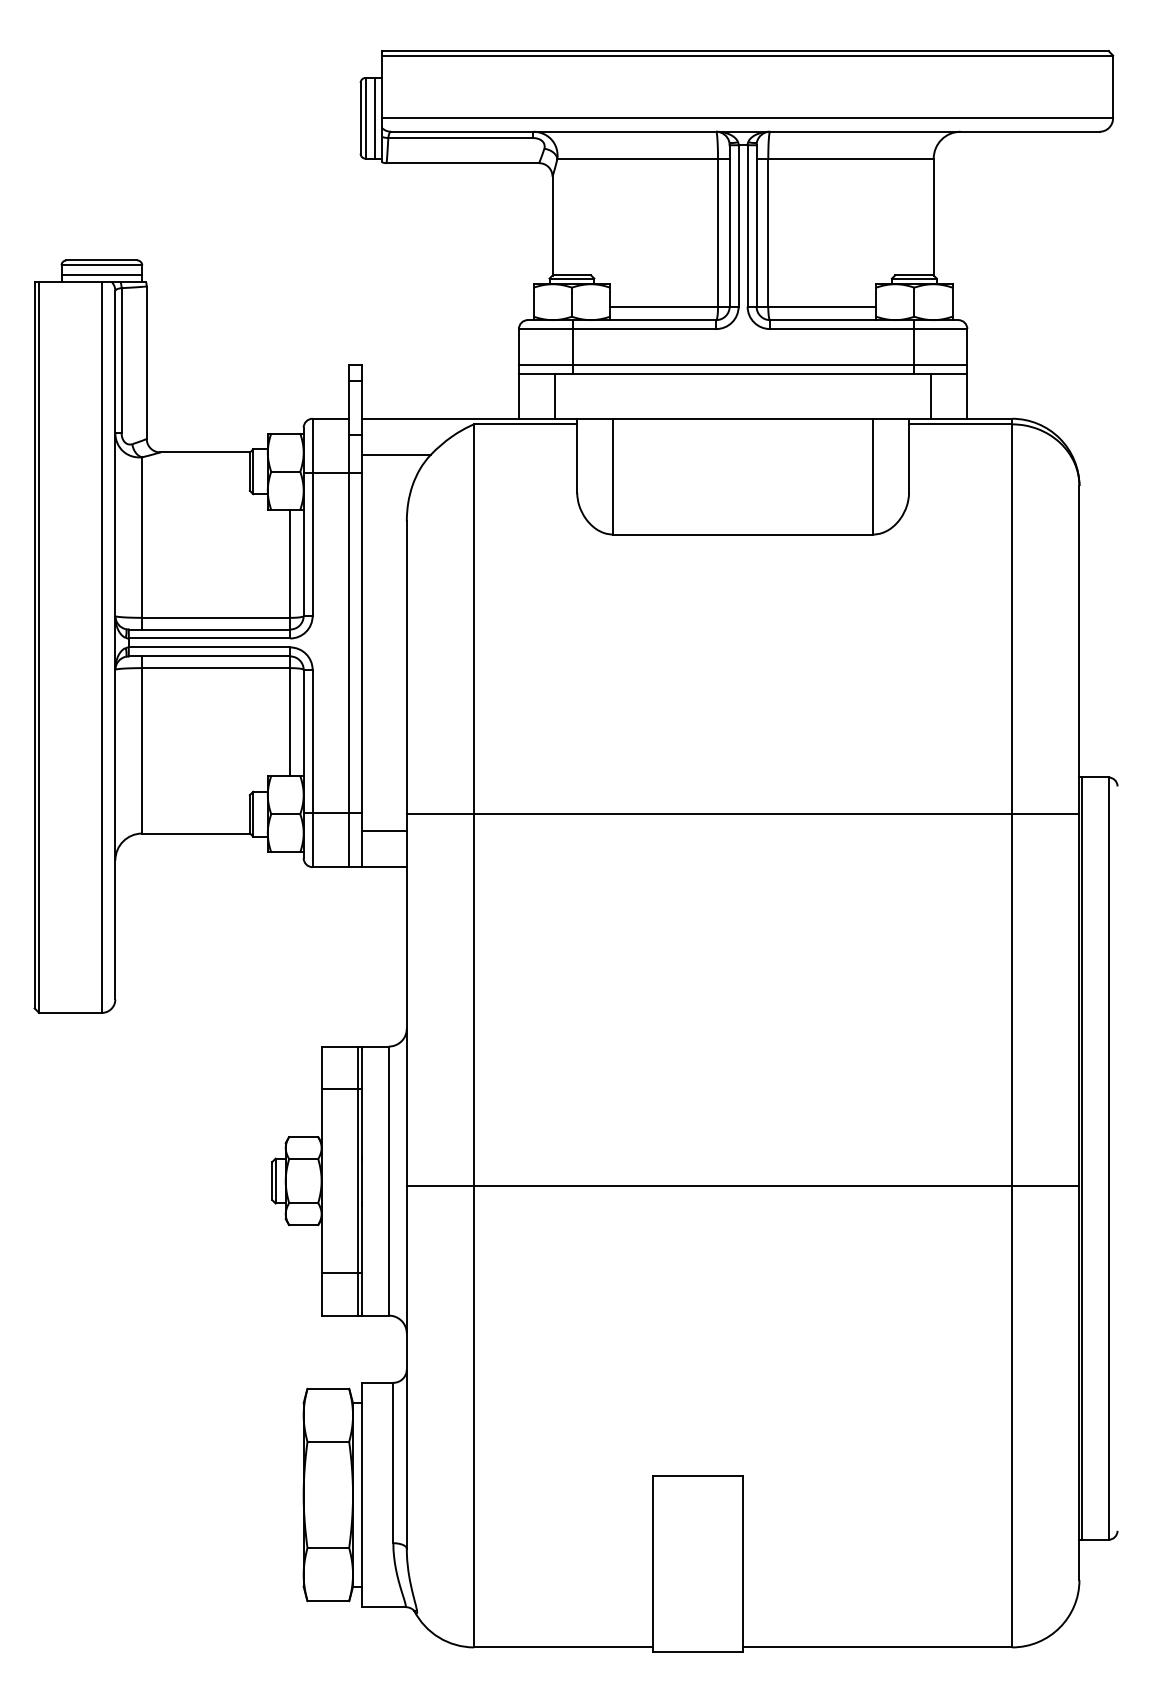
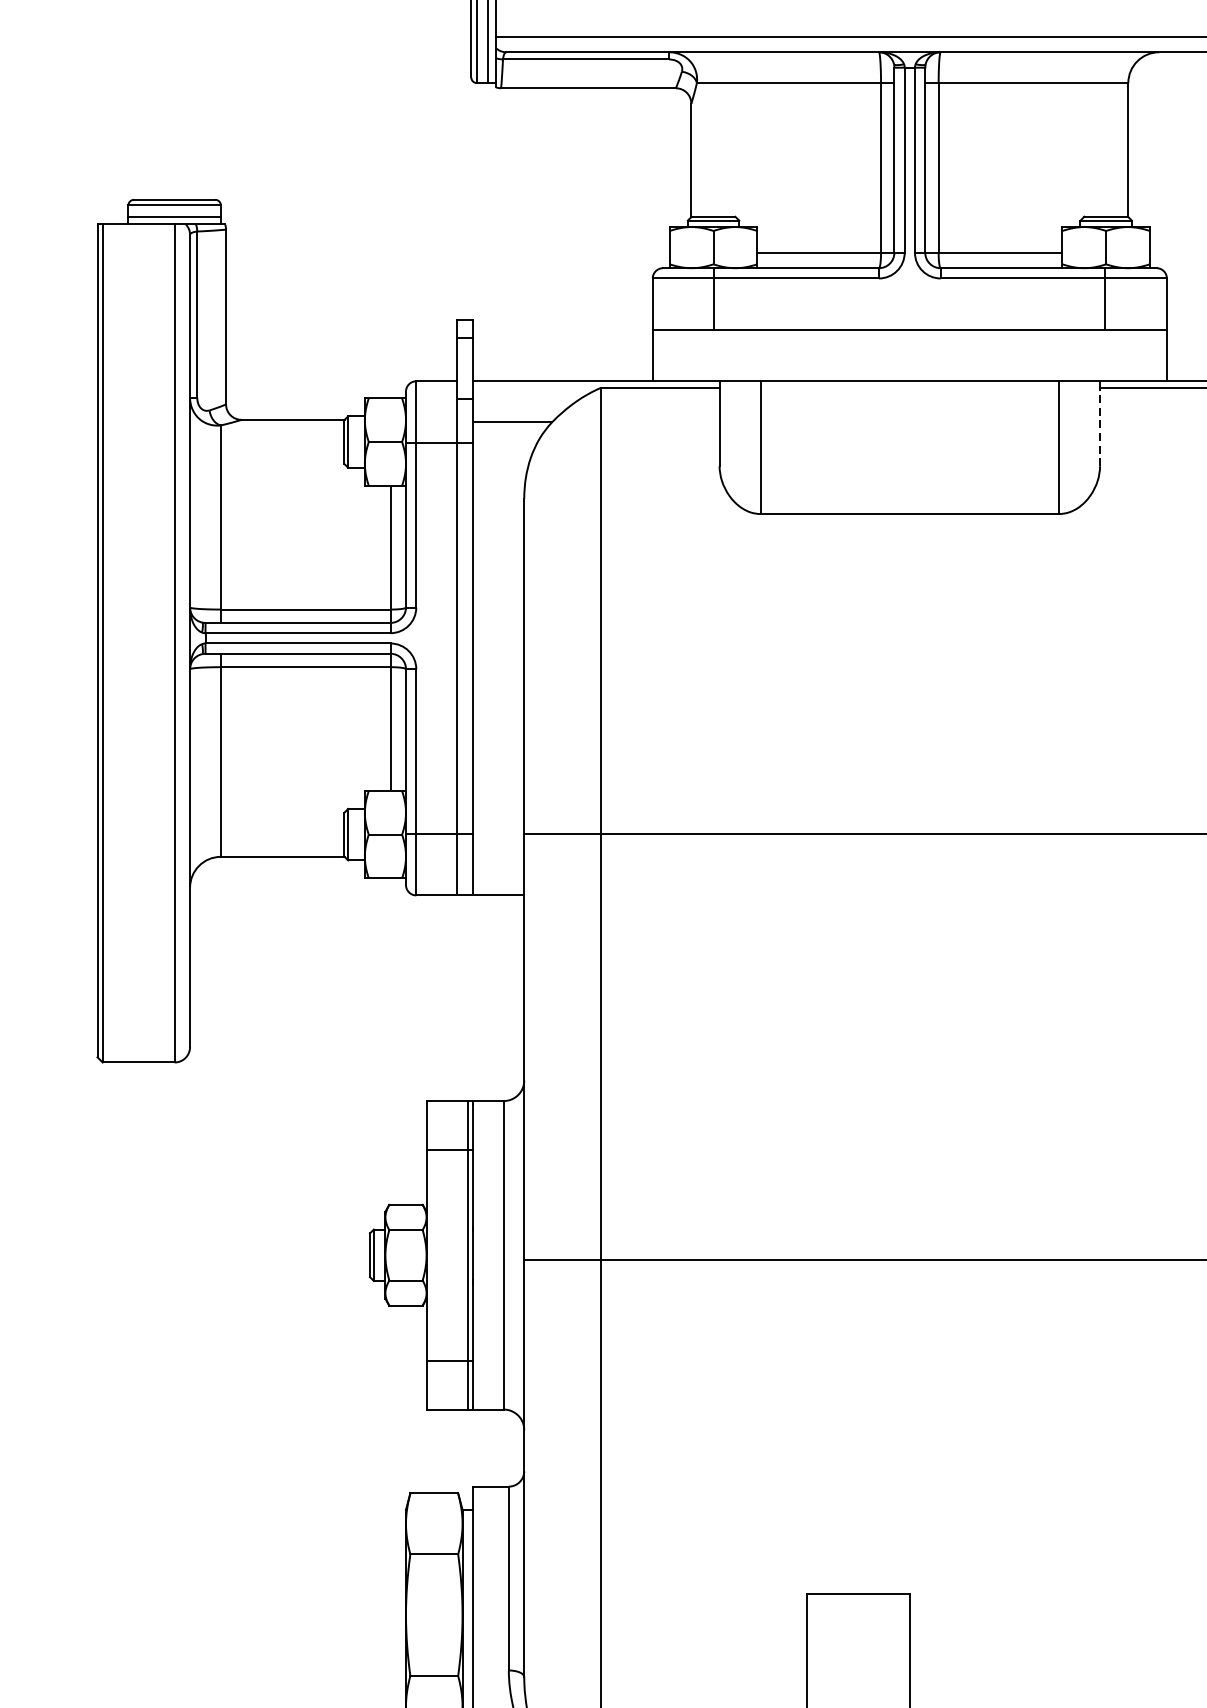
line: (742, 364) -> (909, 319), removed
line: (554, 395) -> (693, 354), removed
line: (931, 395) -> (1125, 354), removed
line: (909, 455) -> (1100, 423), solid -> dashed
line: (383, 831) -> (497, 854), removed

